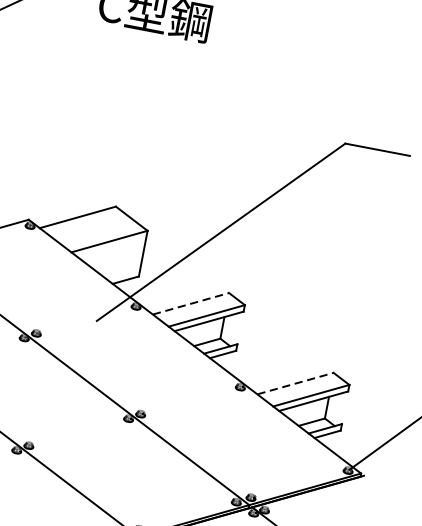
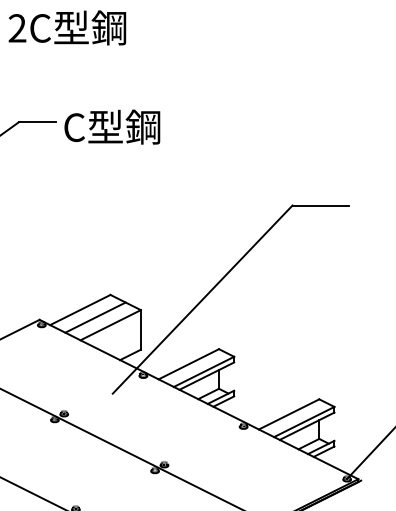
line: (93, 229) -> (95, 317), added
line: (190, 303) -> (188, 364), dashed -> solid
line: (295, 383) -> (289, 414), dashed -> solid

